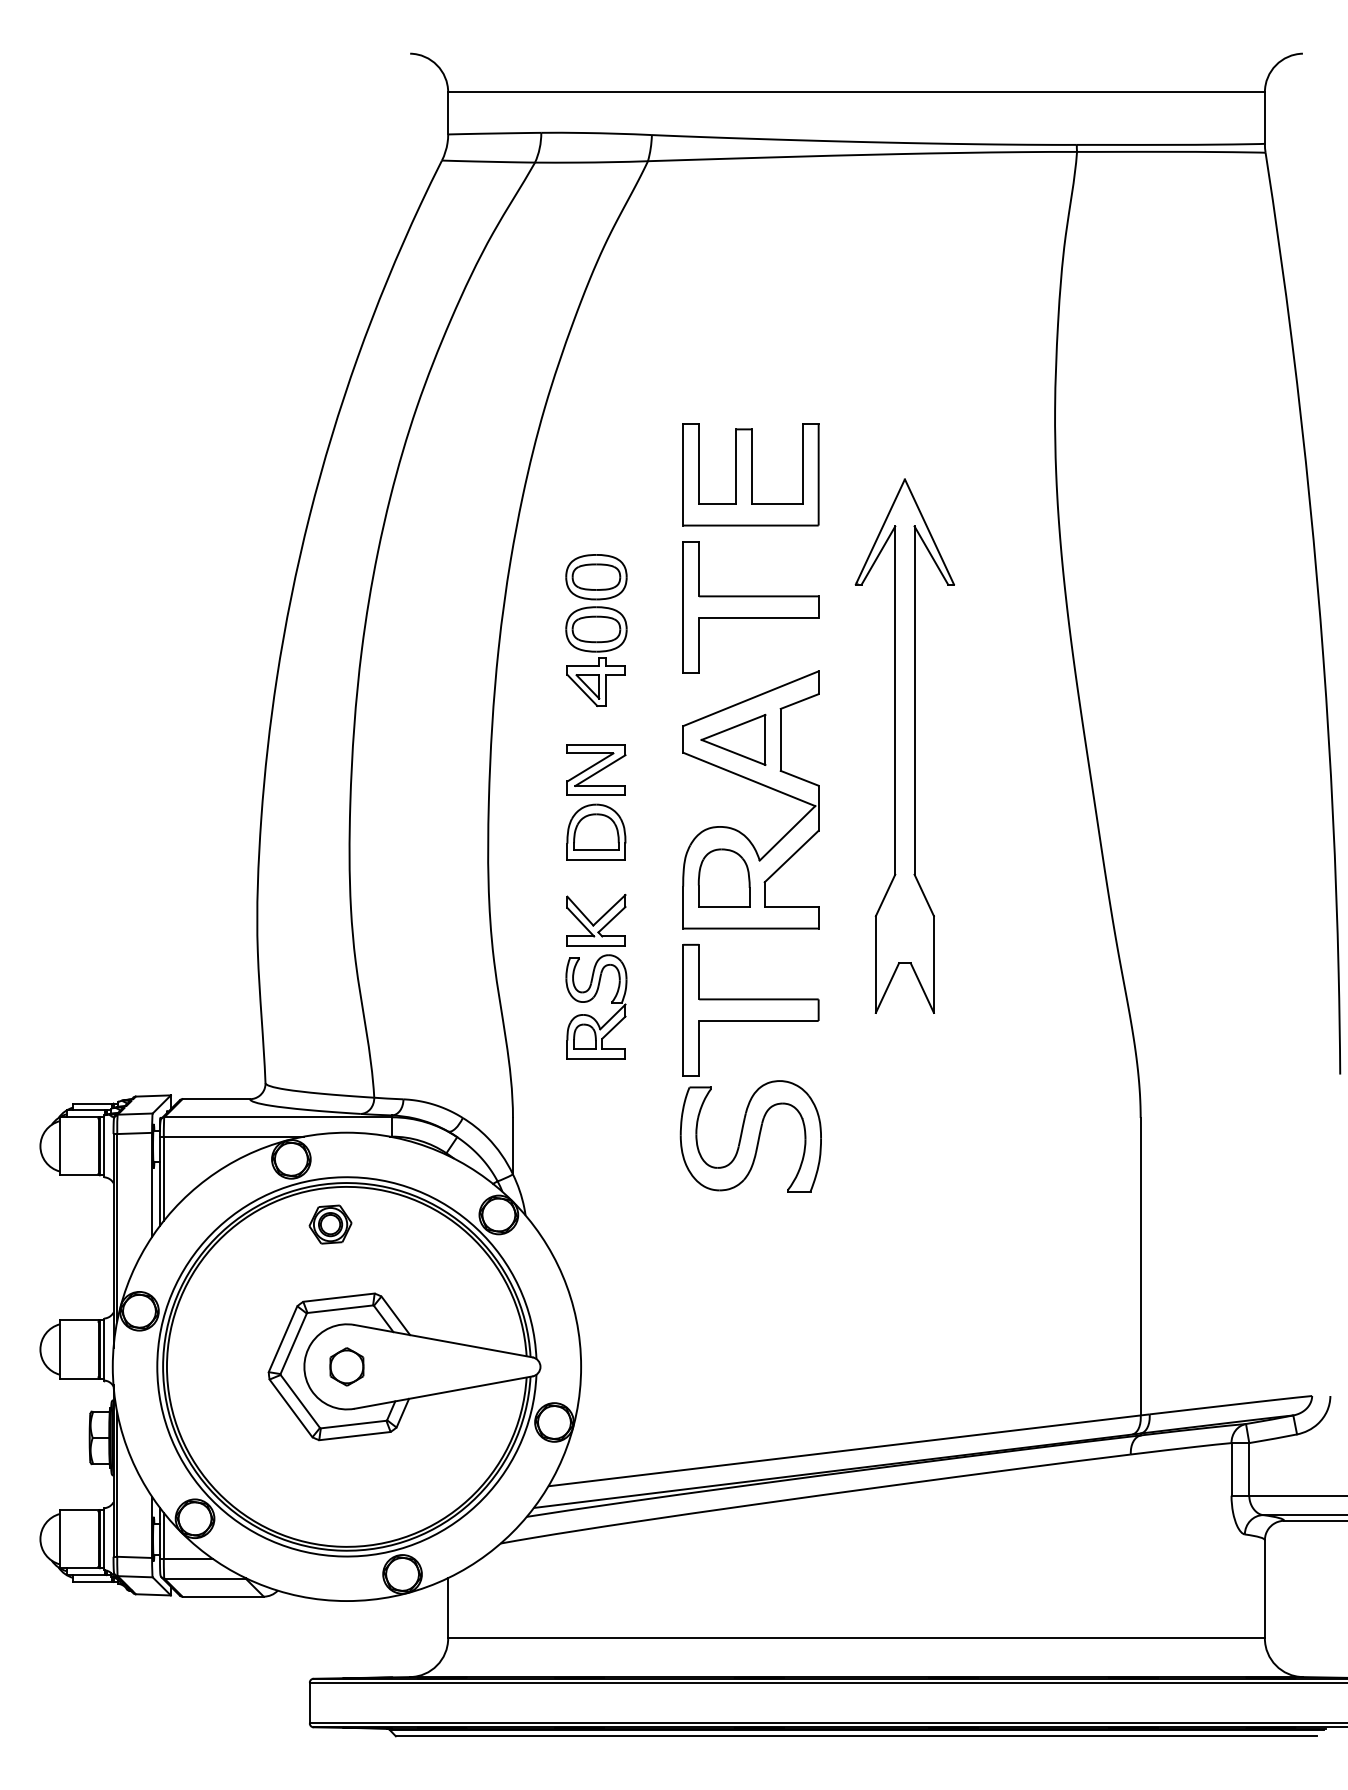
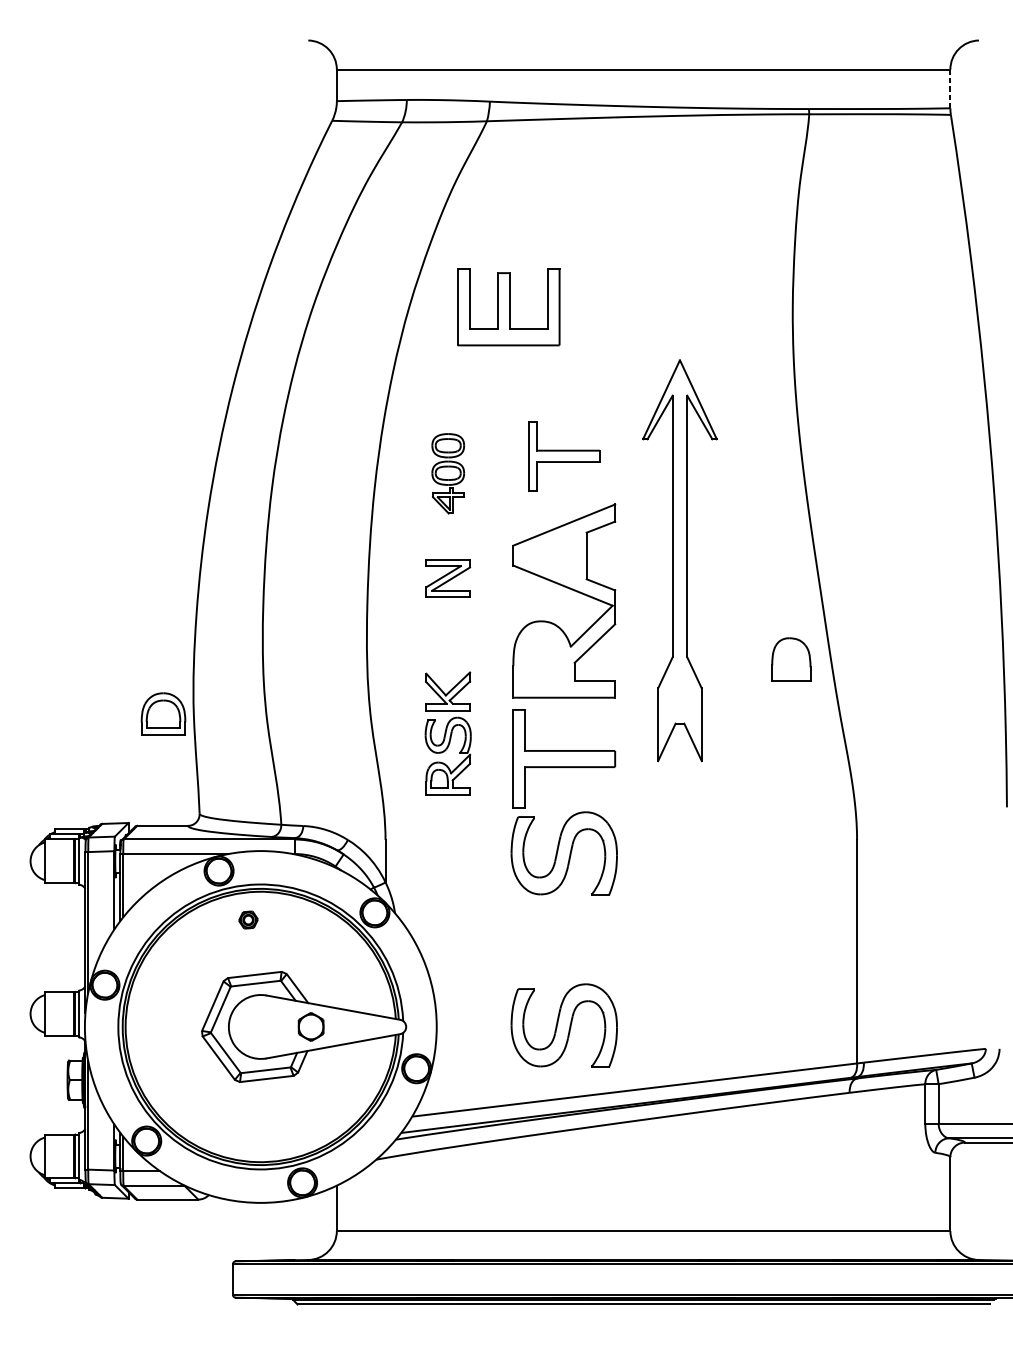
line: (1264, 118) -> (950, 89), solid -> dashed
part: (750, 474) -> (508, 307), moved
part: (750, 607) -> (563, 456), size x0.7
part: (596, 630) -> (448, 473), size x0.7
part: (733, 739) -> (551, 555), removed
part: (596, 831) -> (163, 713), moved
part: (723, 877) -> (790, 659), moved
part: (330, 1224) -> (248, 920), size x0.6
part: (750, 1365) -> (563, 1025), added
part: (346, 1366) -> (310, 1026), moved

